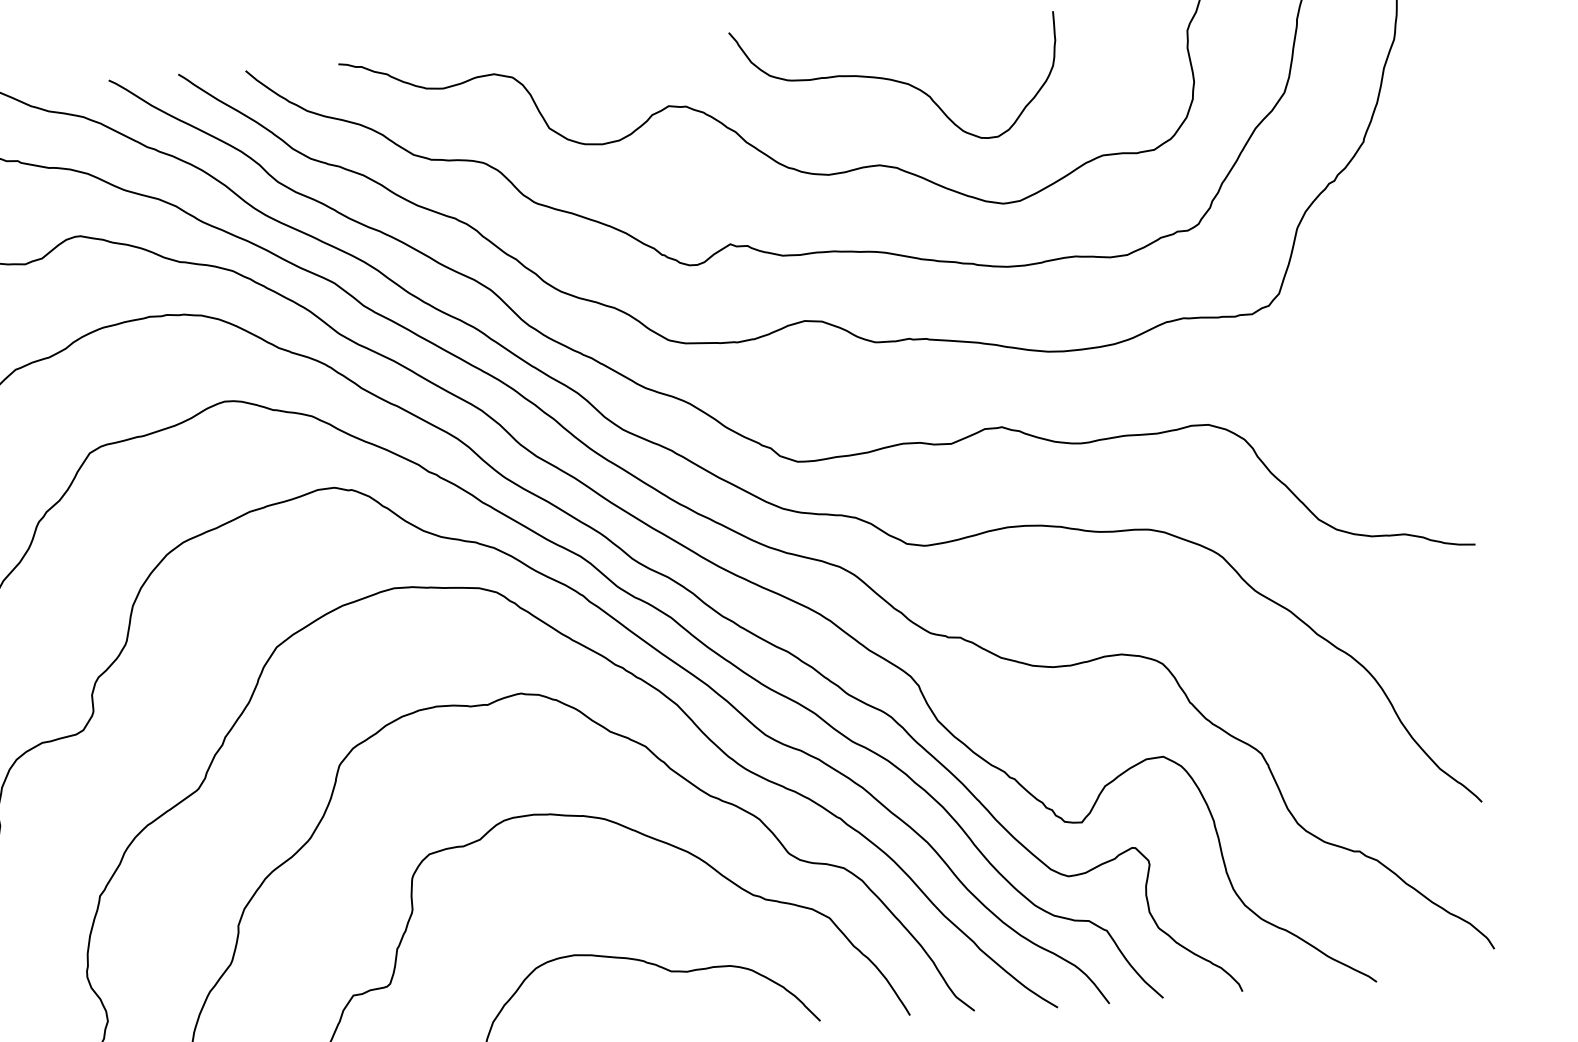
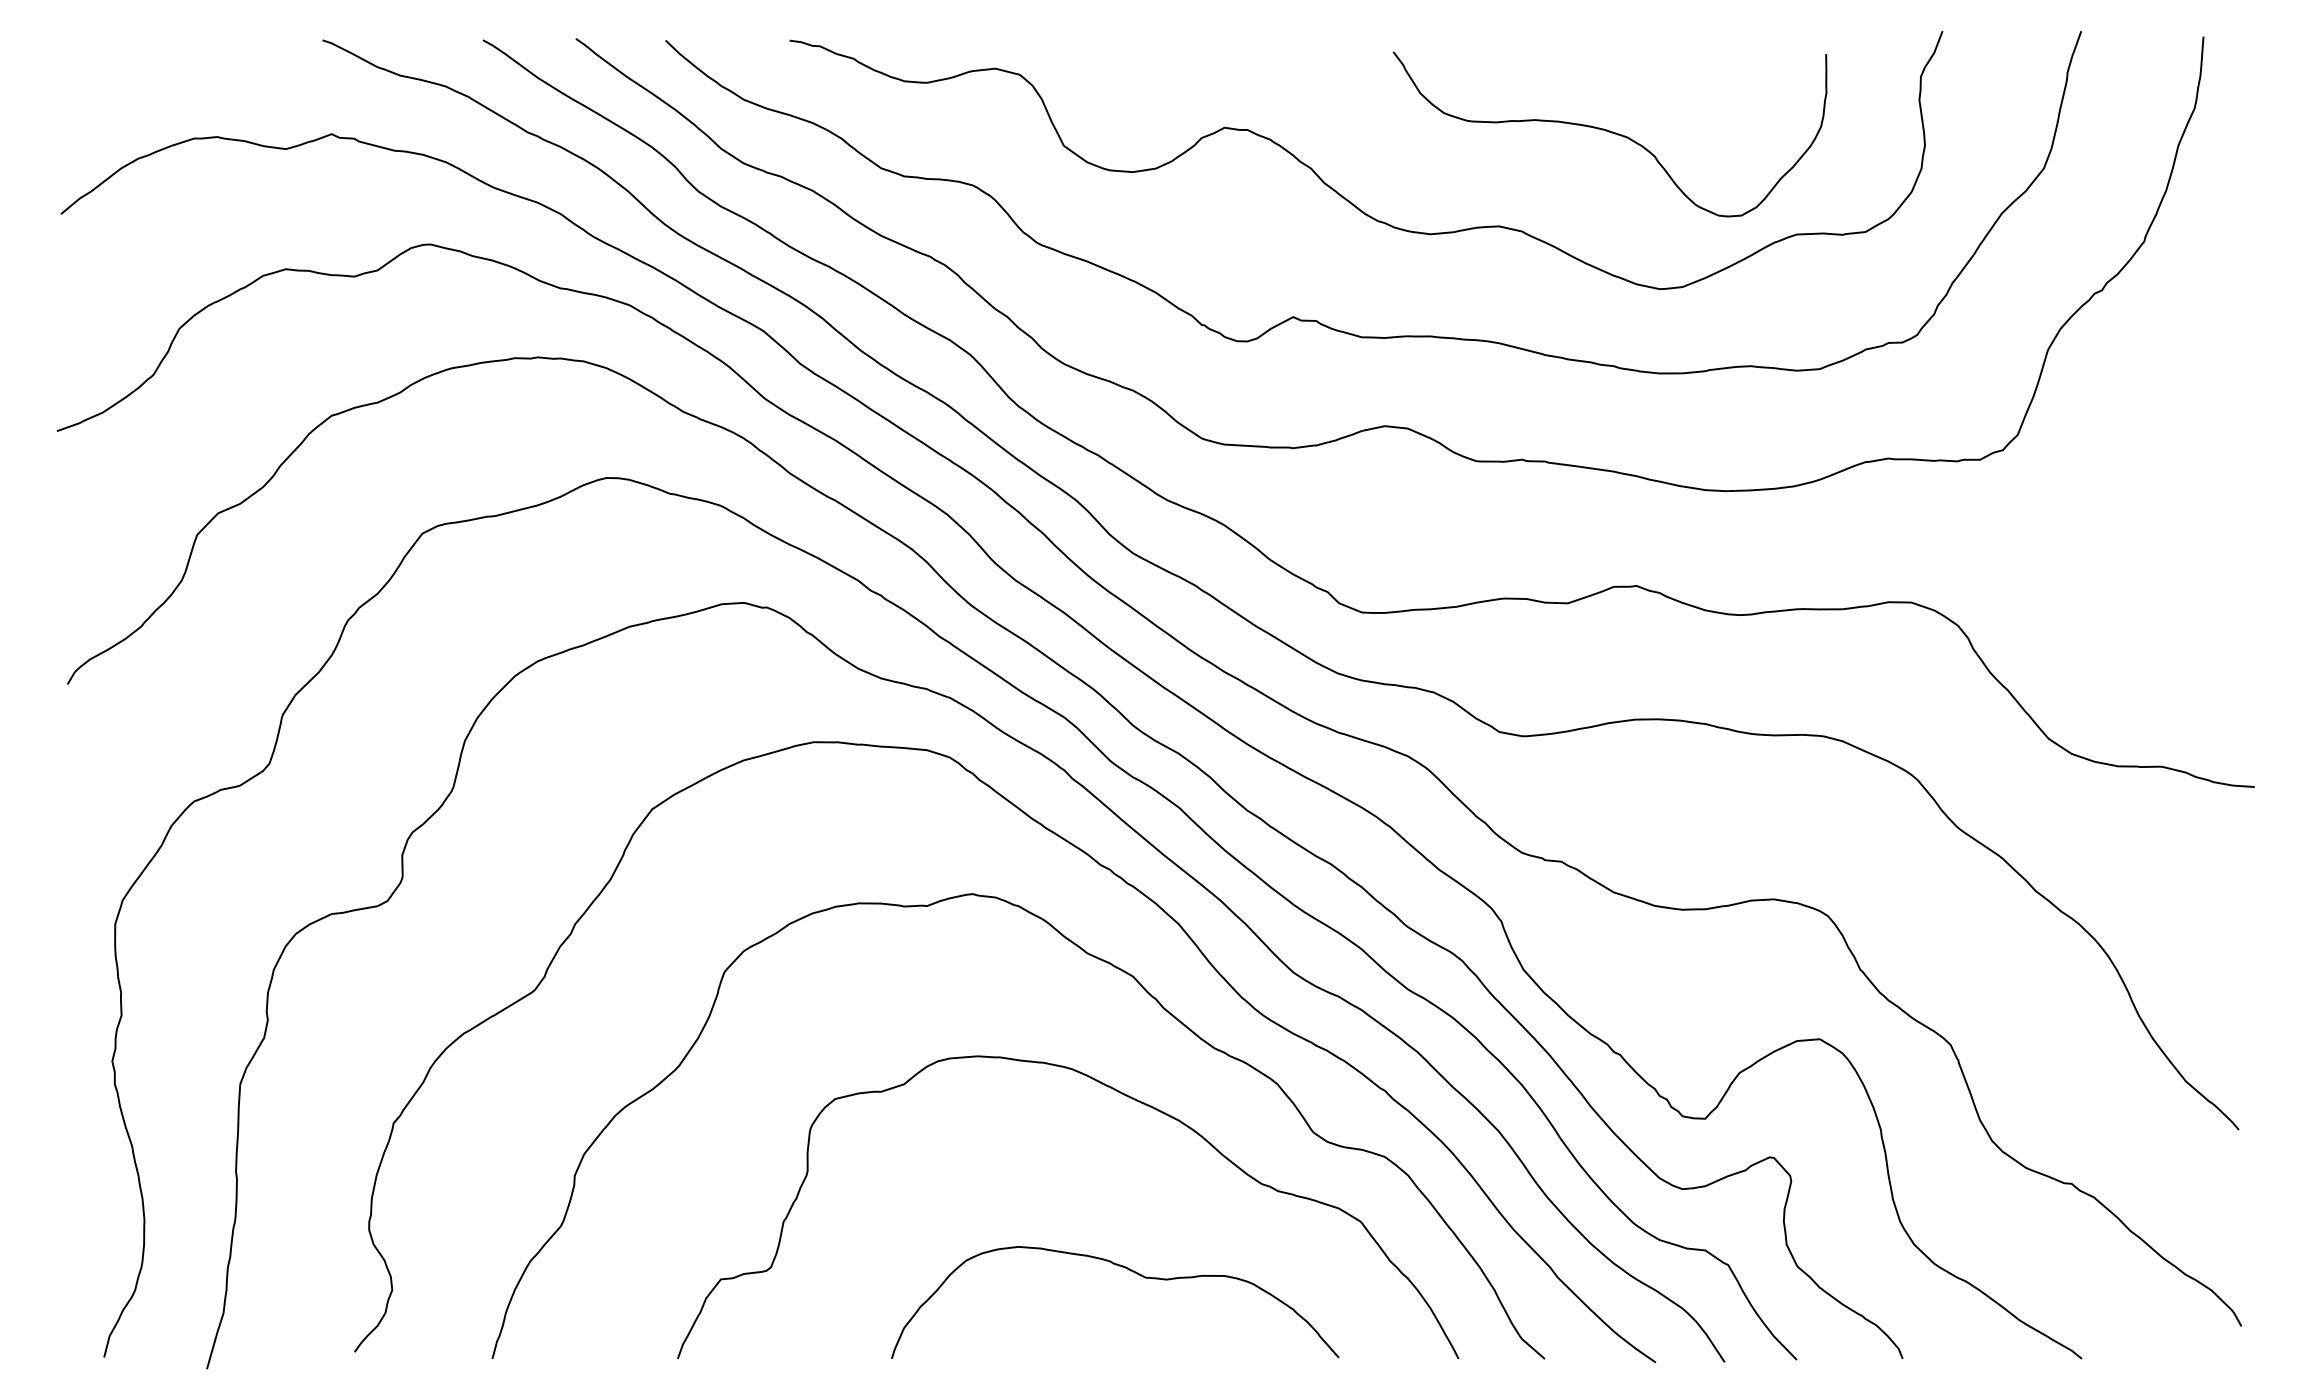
curve: (894, 81) -> (1609, 132), moved

